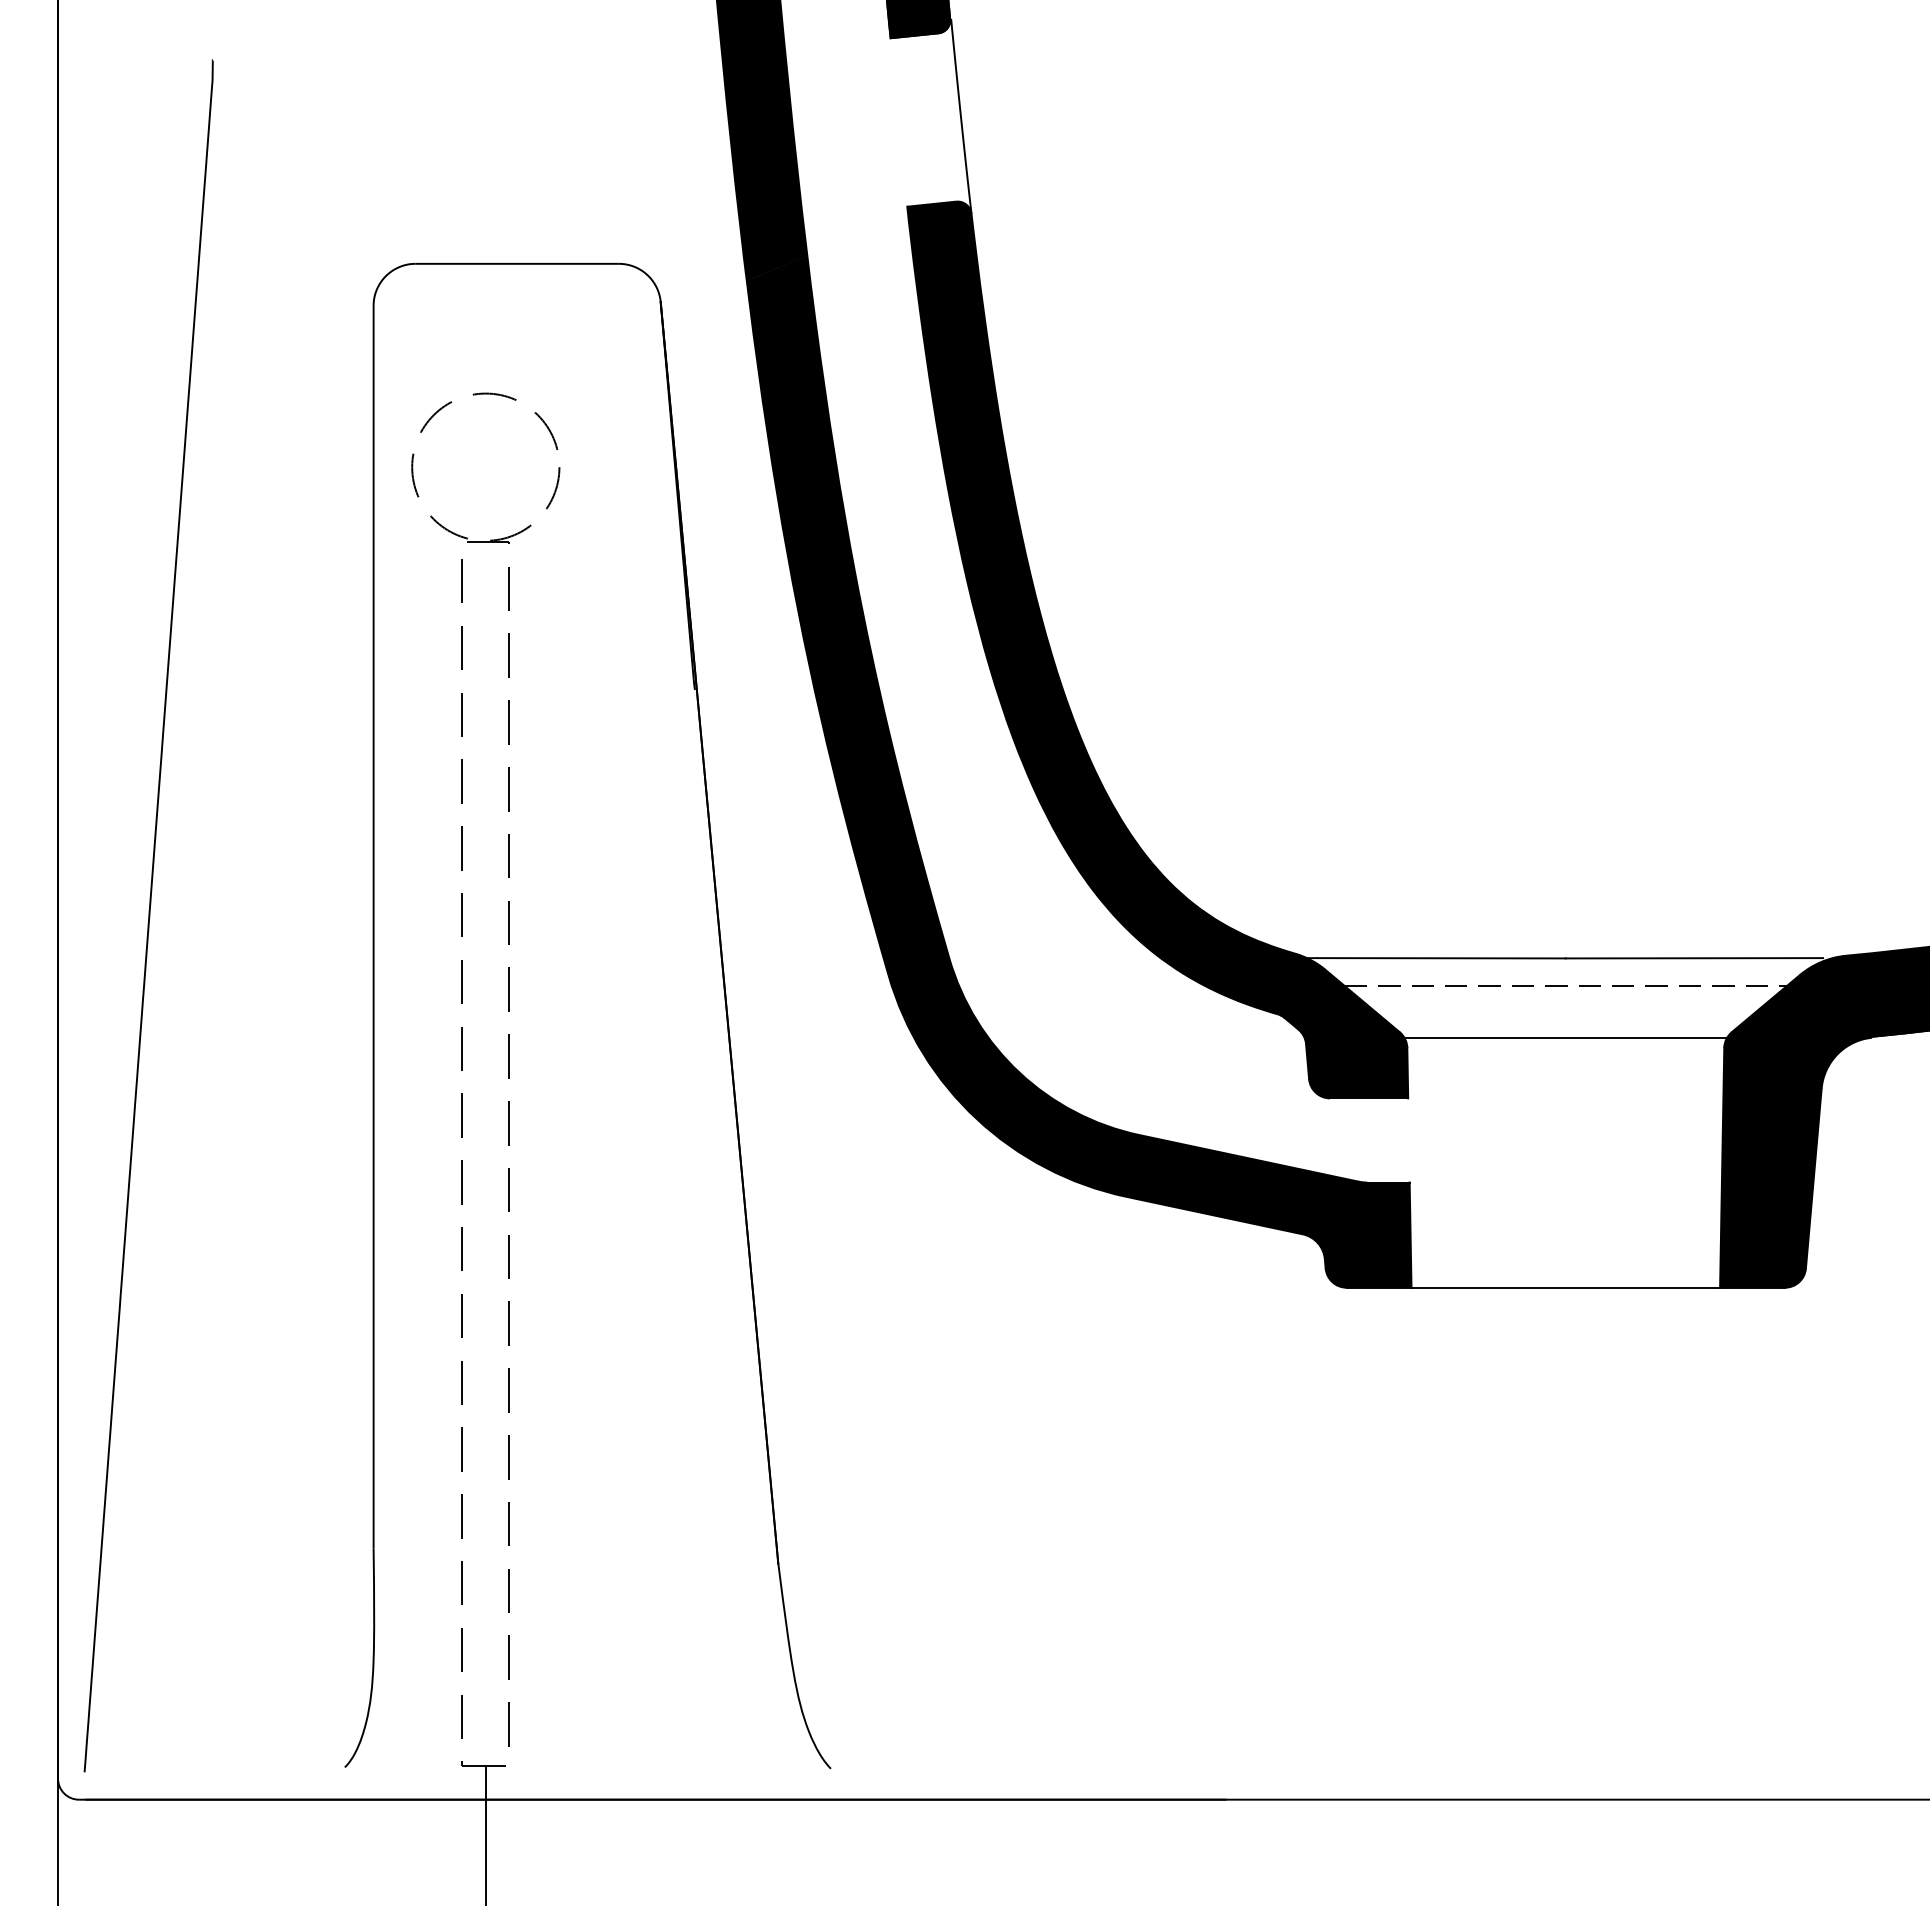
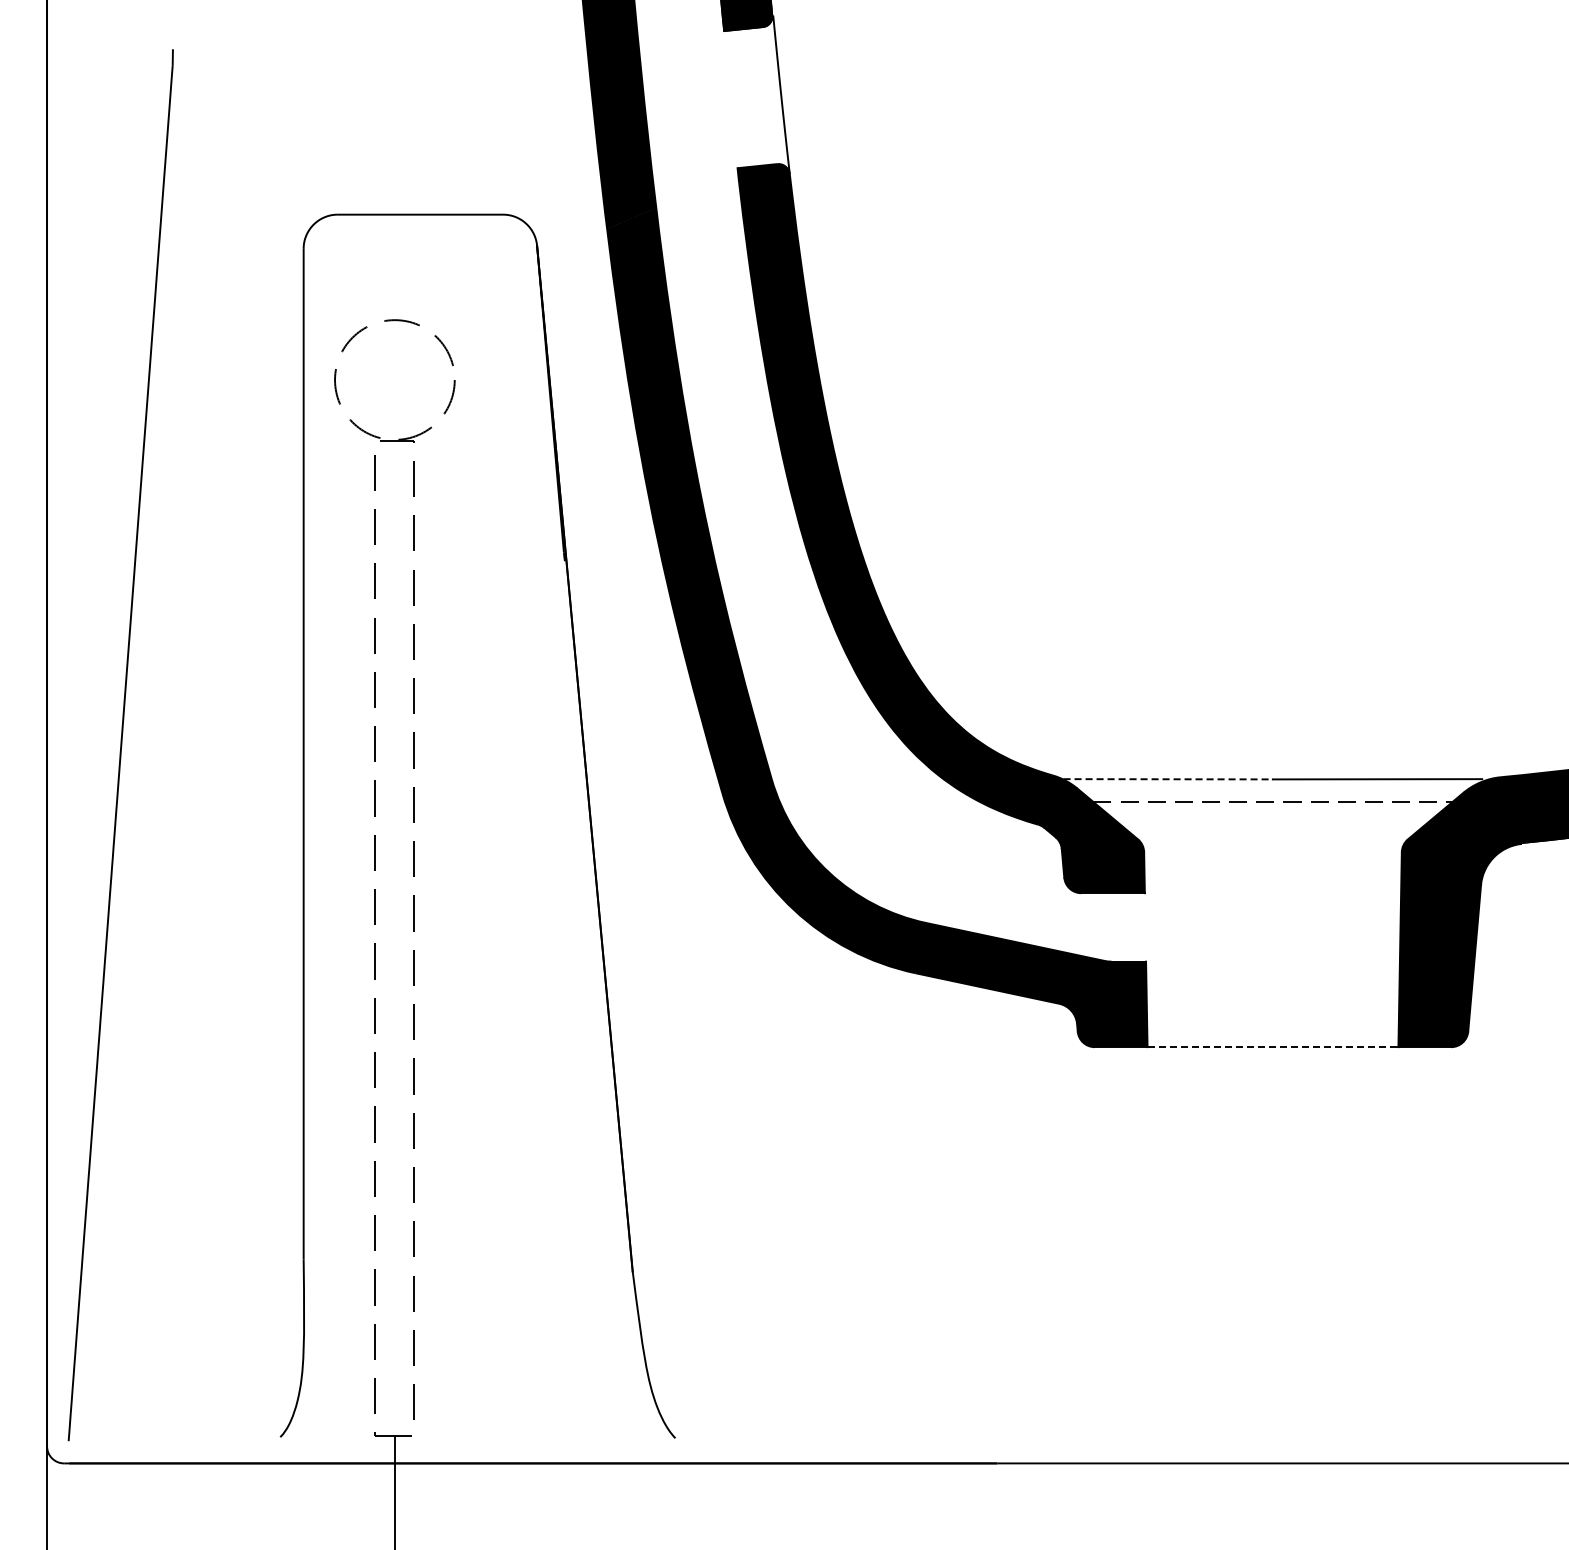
line: (1437, 958) -> (1168, 779), solid -> dashed
line: (1565, 1038) -> (1272, 844), removed
line: (1566, 1288) -> (1273, 1047), solid -> dashed

